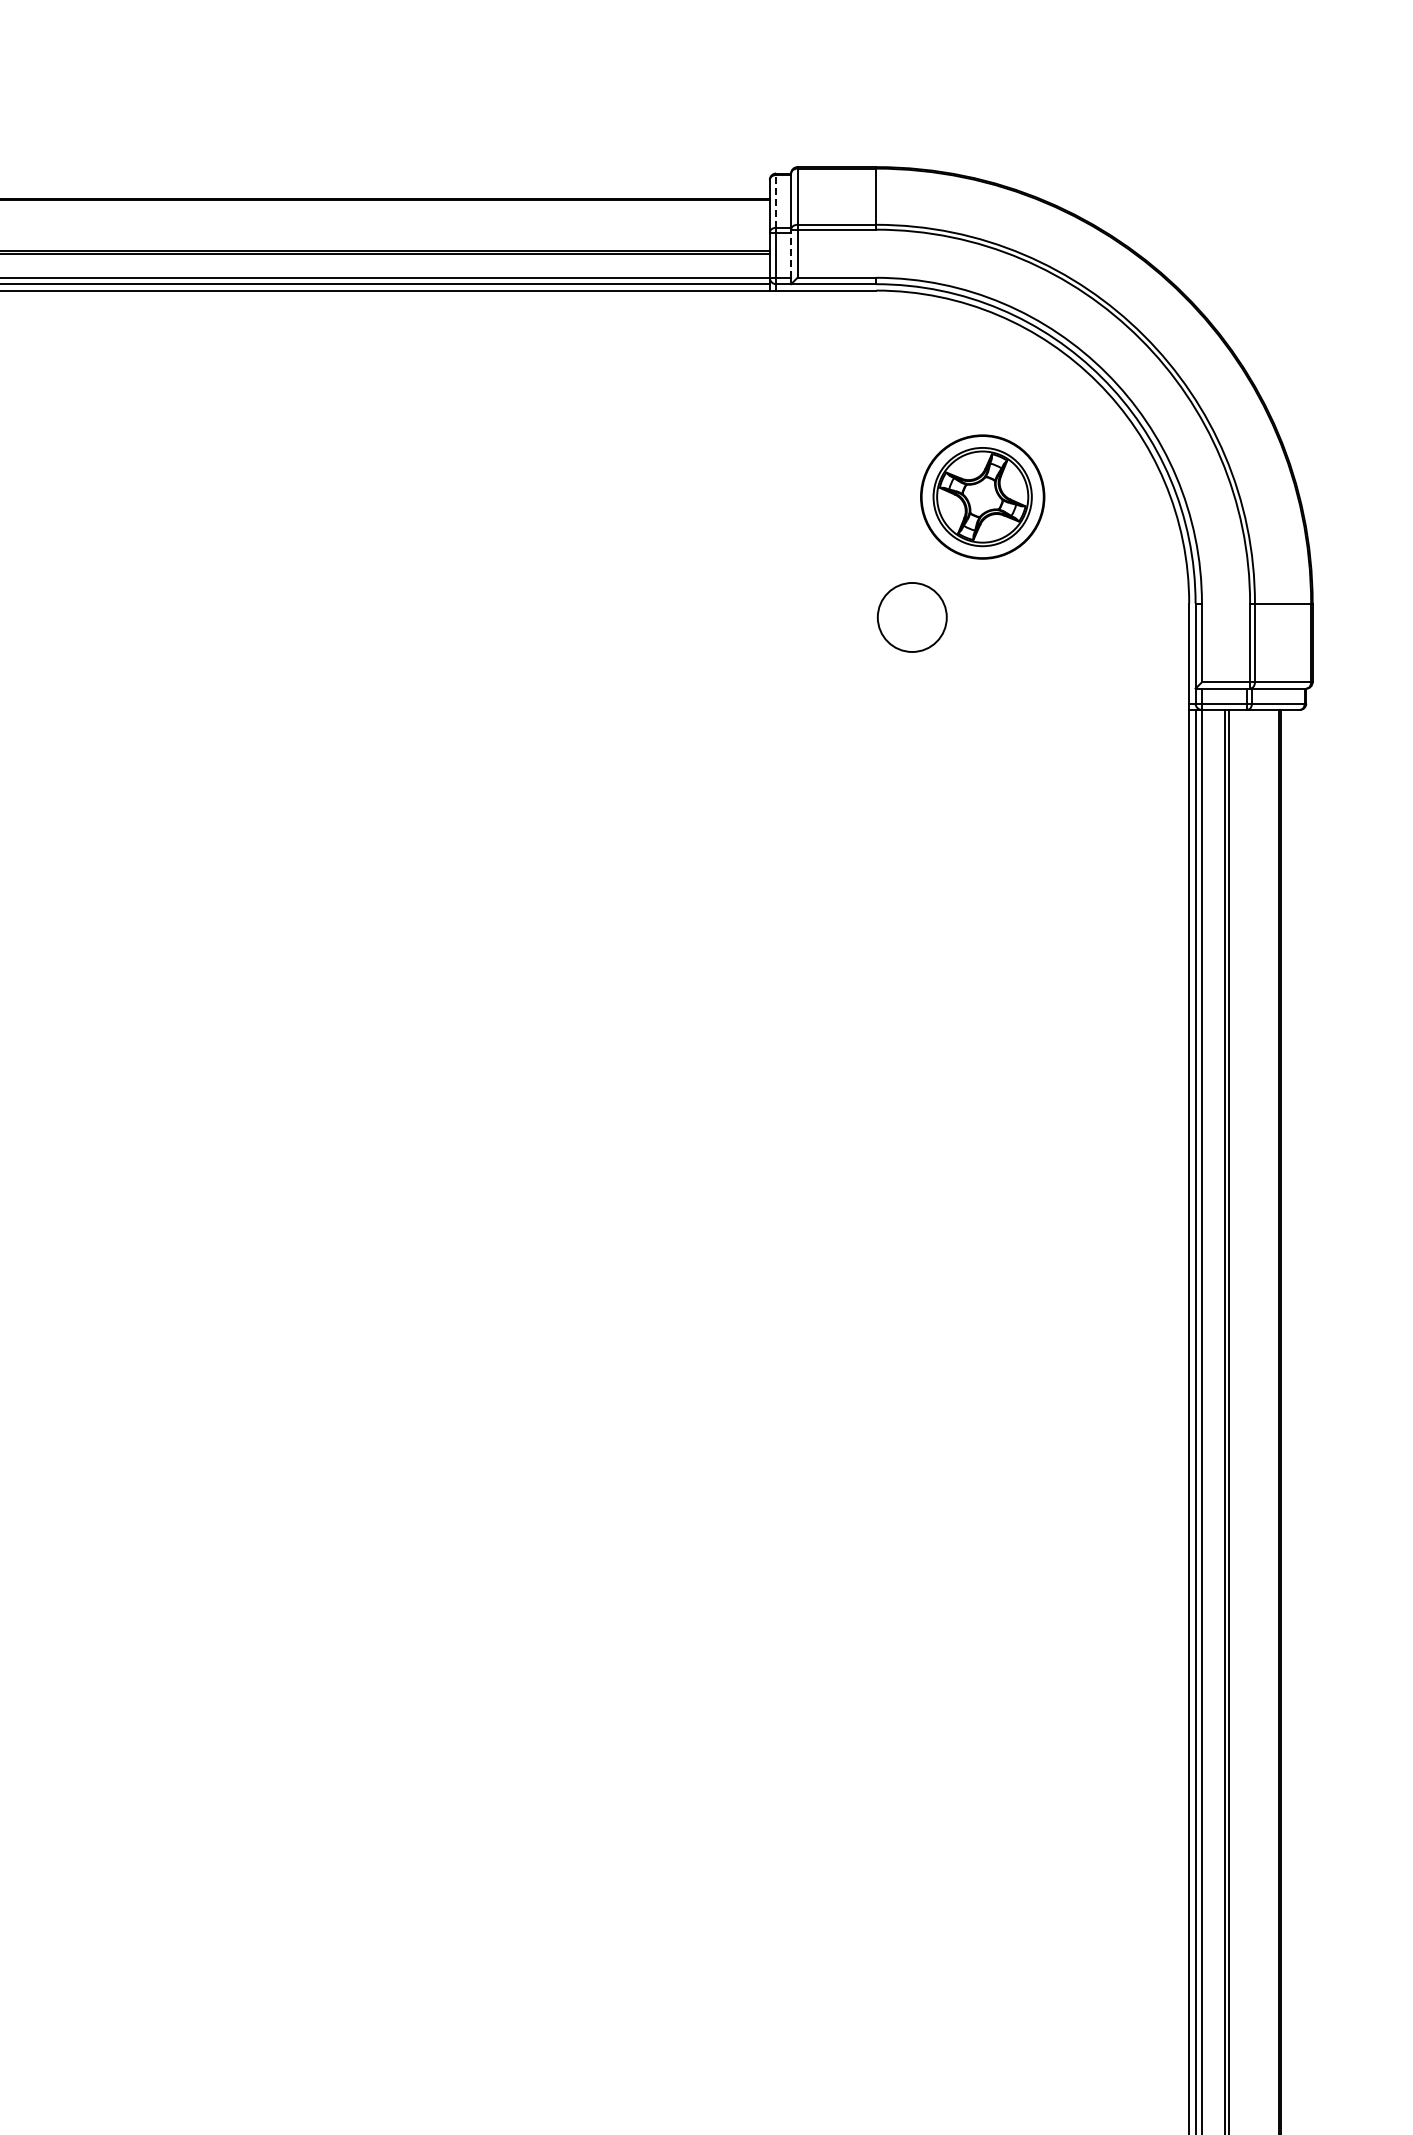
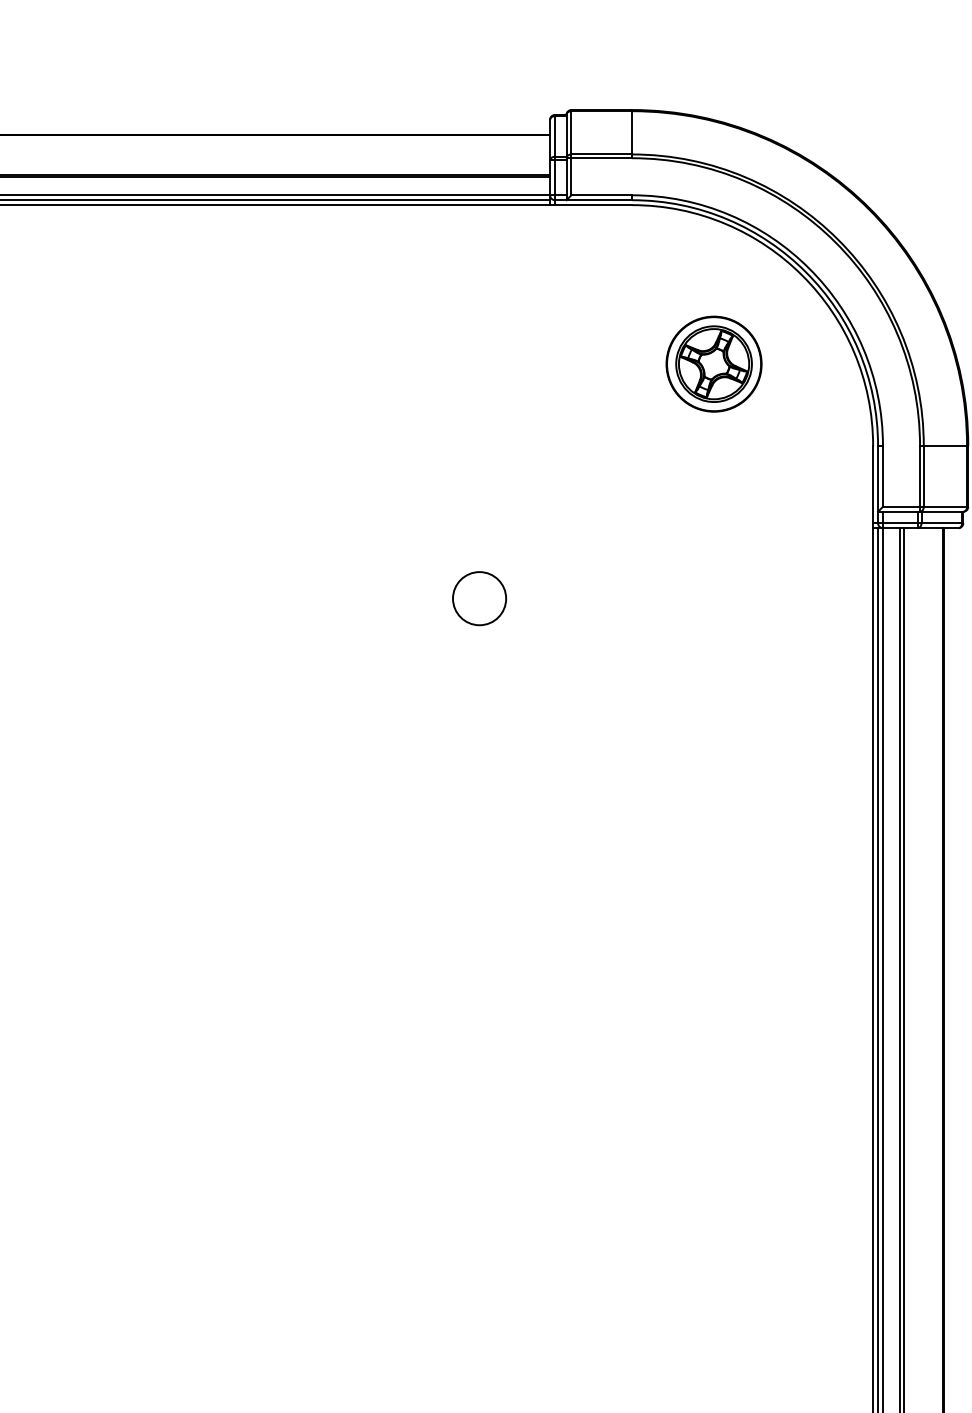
line: (776, 200) -> (555, 135), dashed -> solid
line: (791, 255) -> (566, 178), dashed -> solid
circle: (911, 617) -> (478, 598), moved

